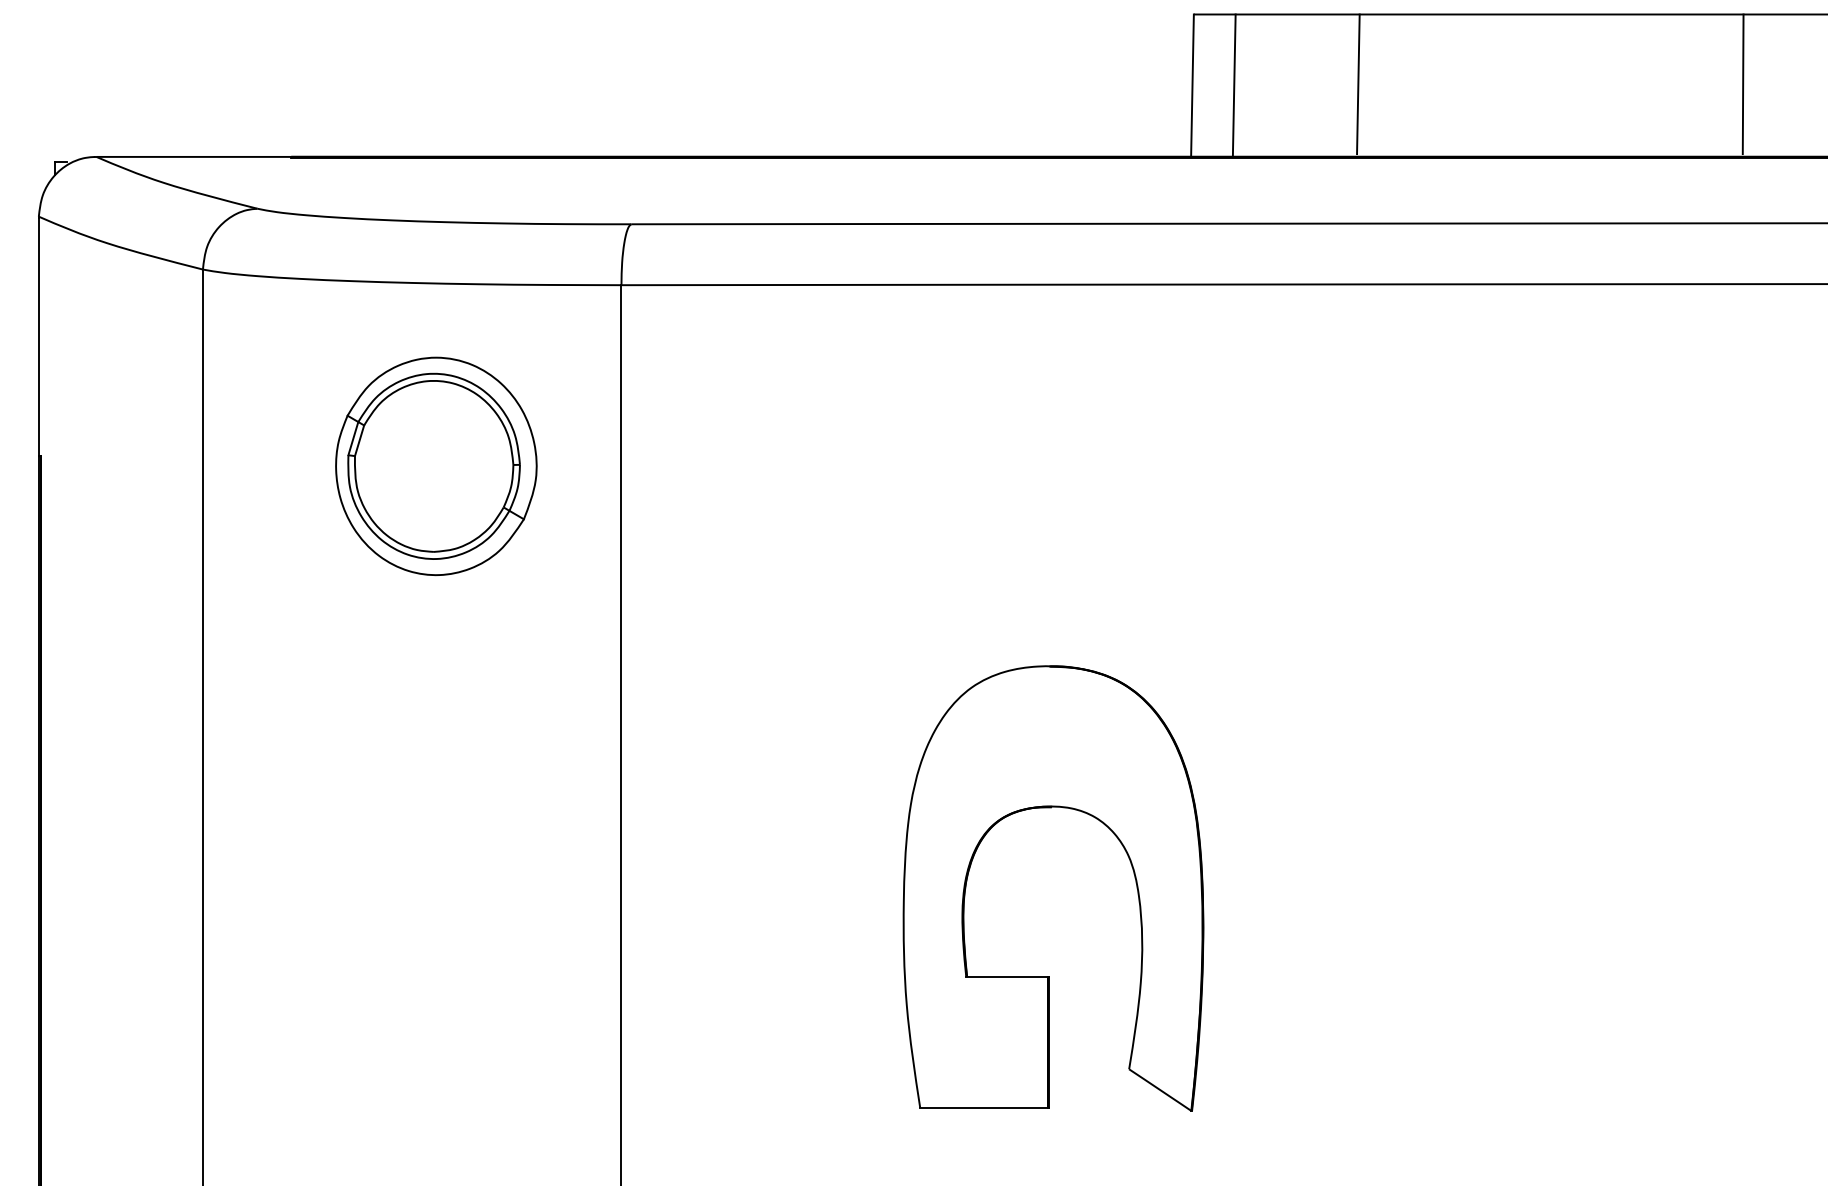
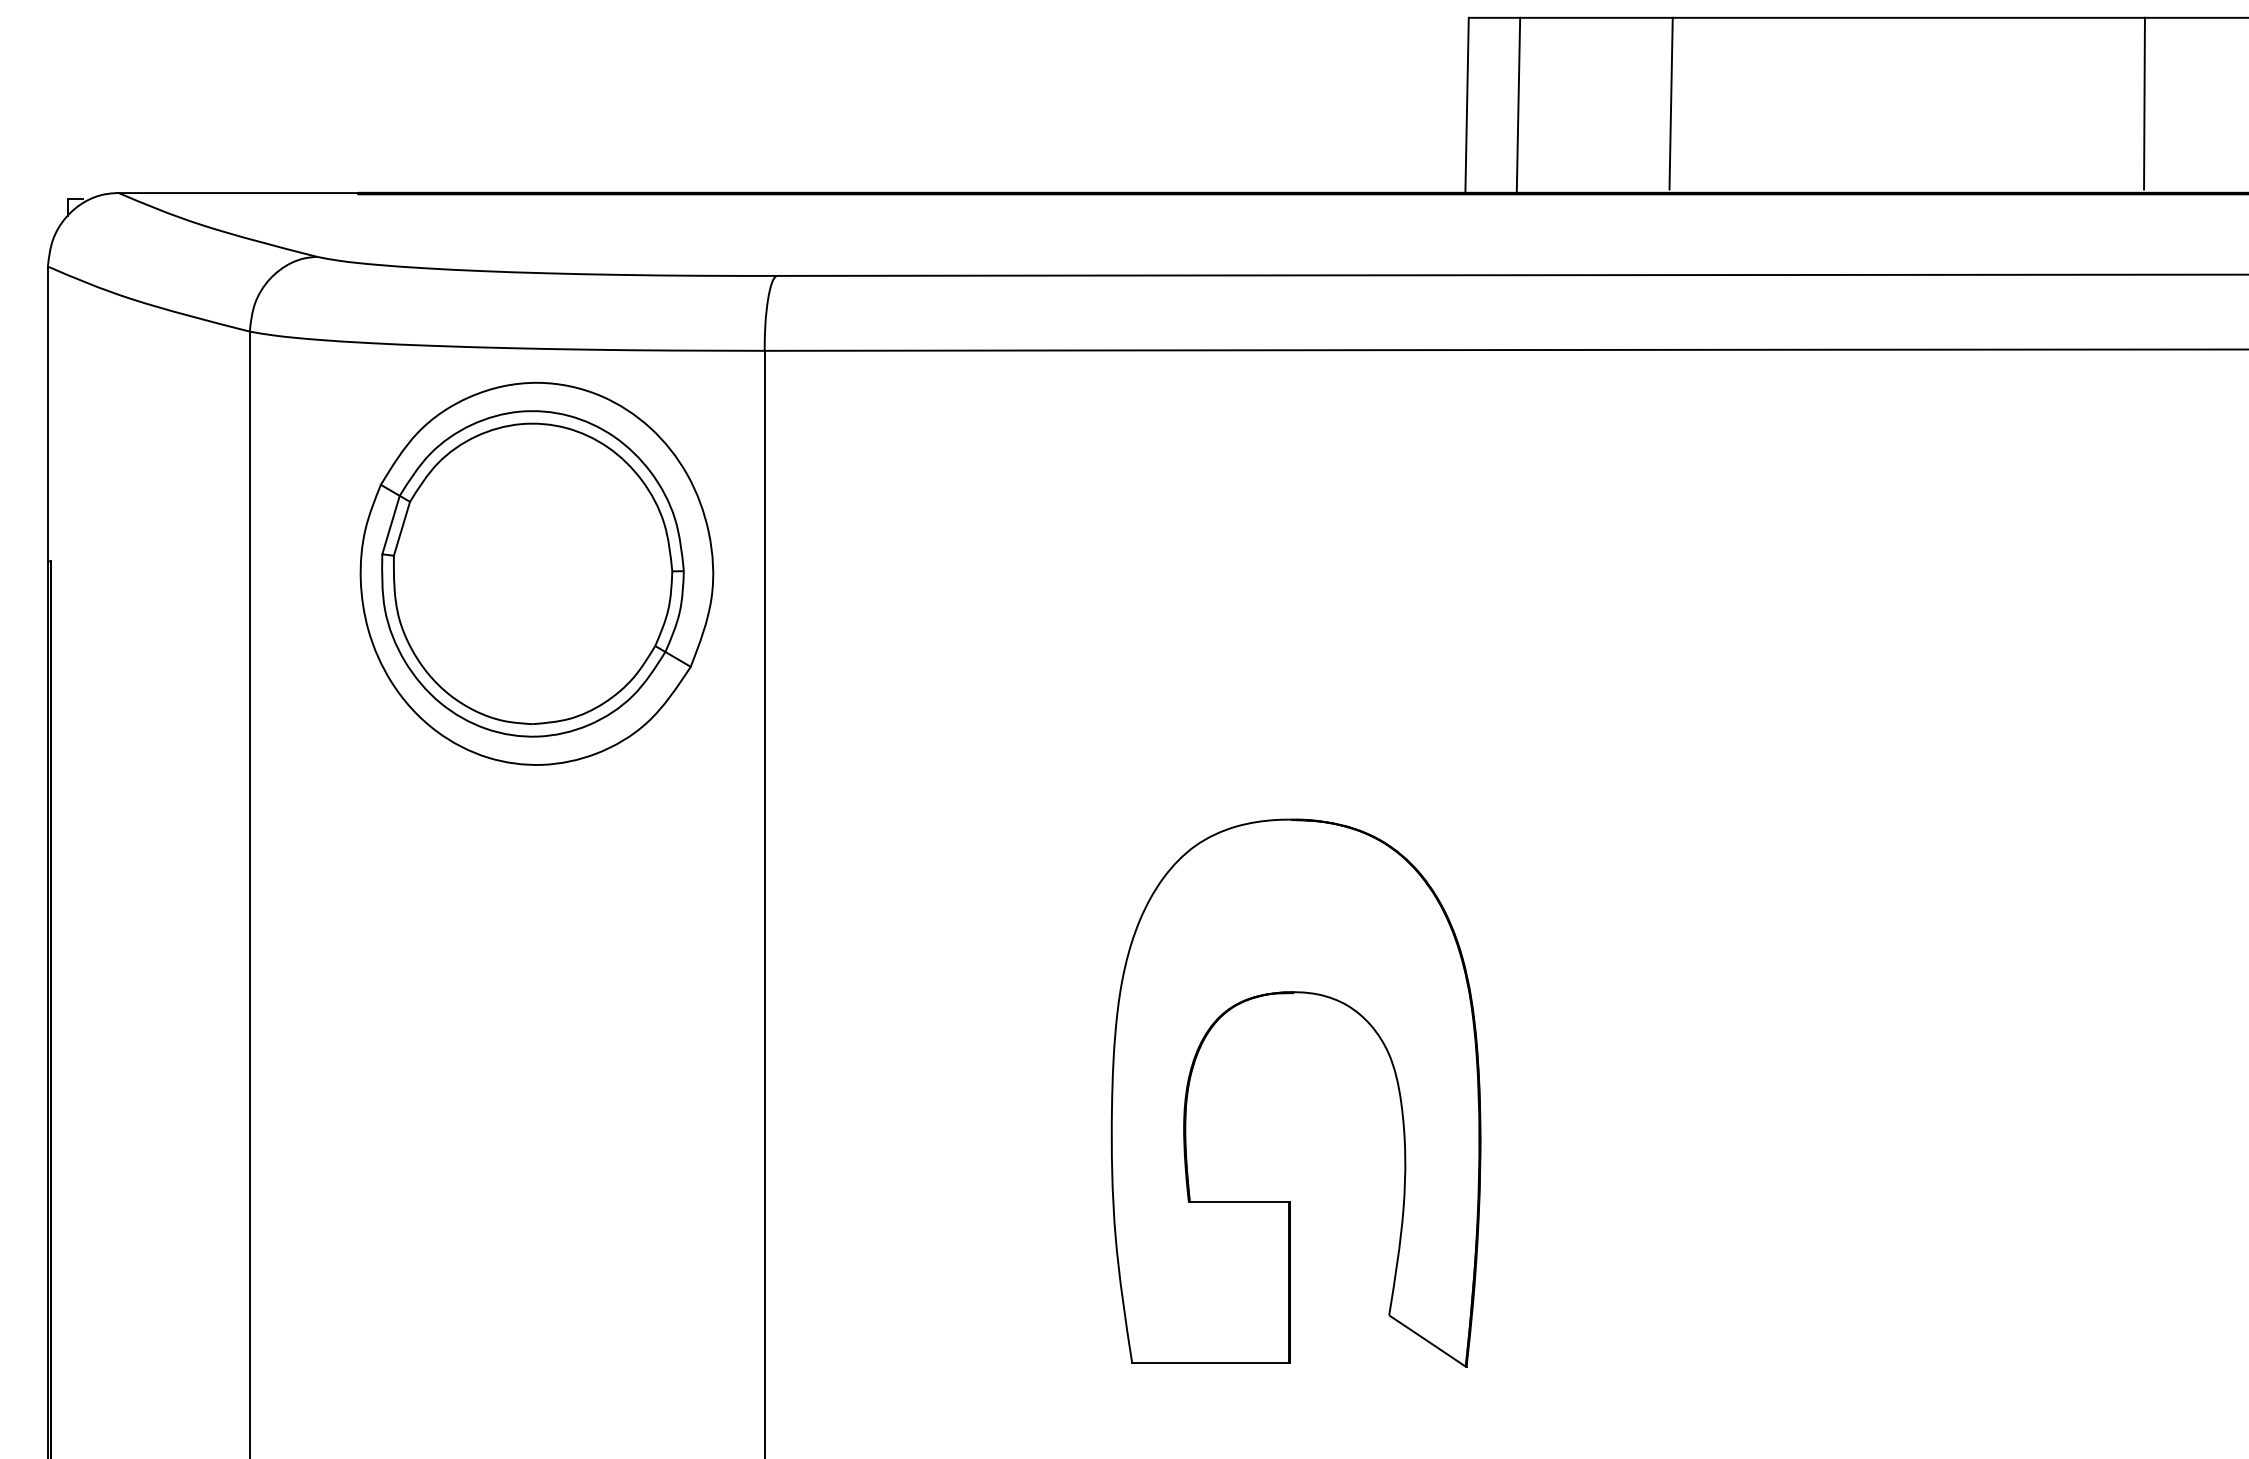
part: (436, 466) -> (536, 573), size x1.43

